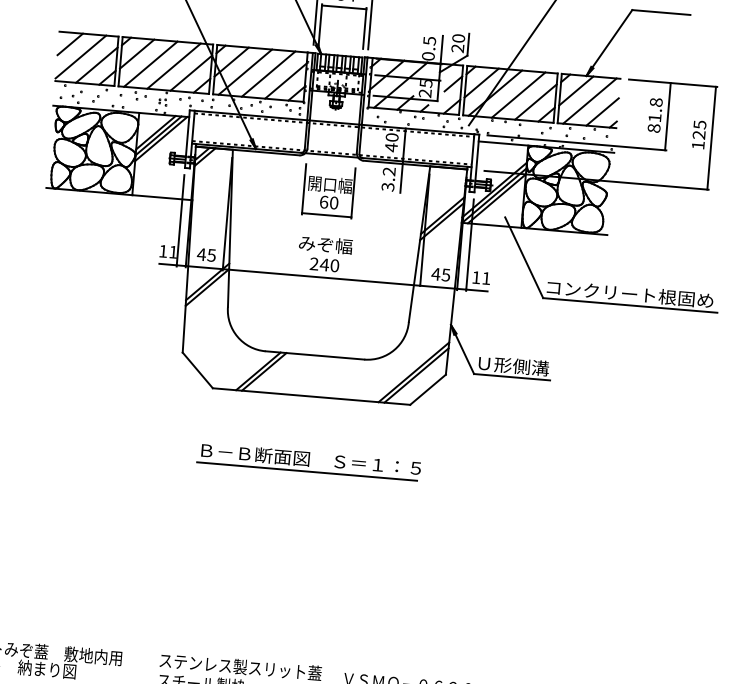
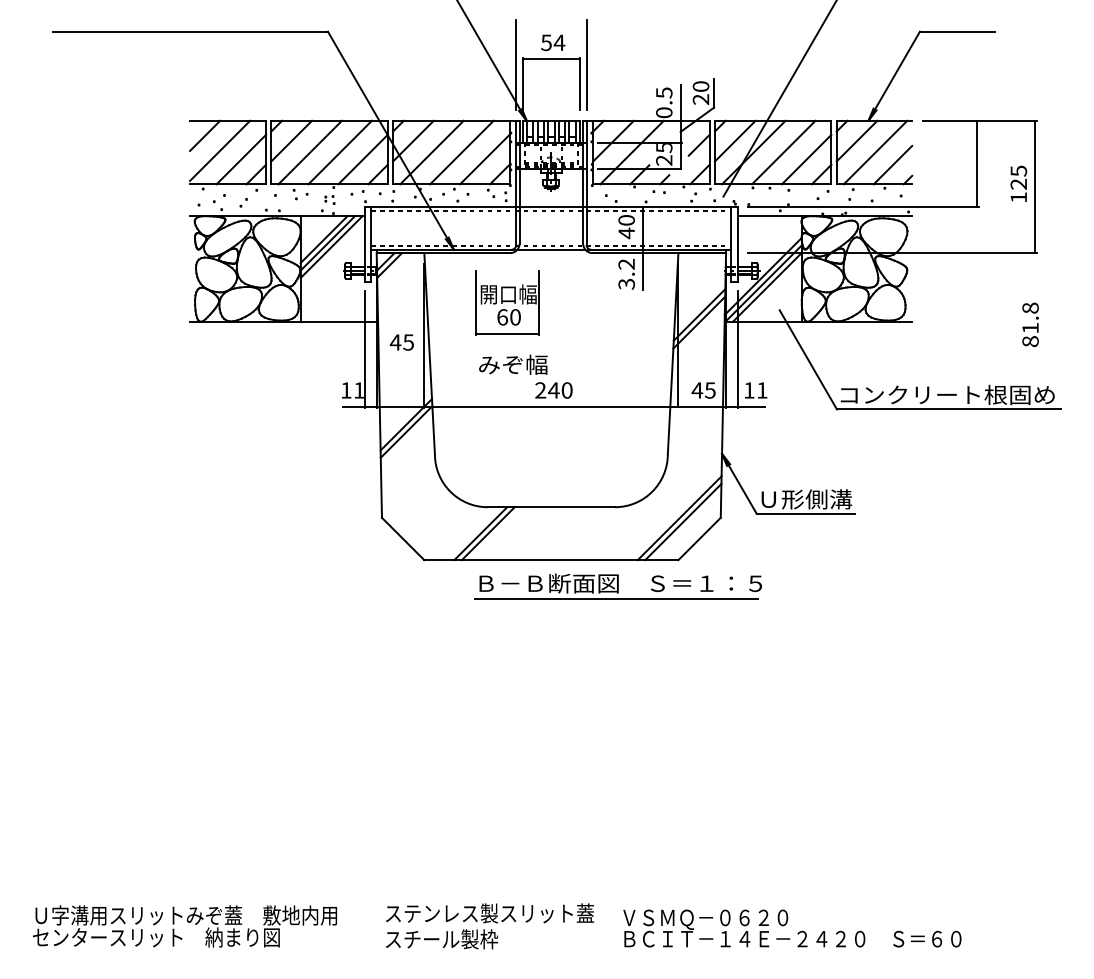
text: (655, 115) -> (1030, 324), moved
part: (328, 190) -> (507, 302), moved
text: (325, 244) -> (513, 364), moved
text: (206, 254) -> (401, 342), moved
part: (308, 461) -> (617, 586), moved

